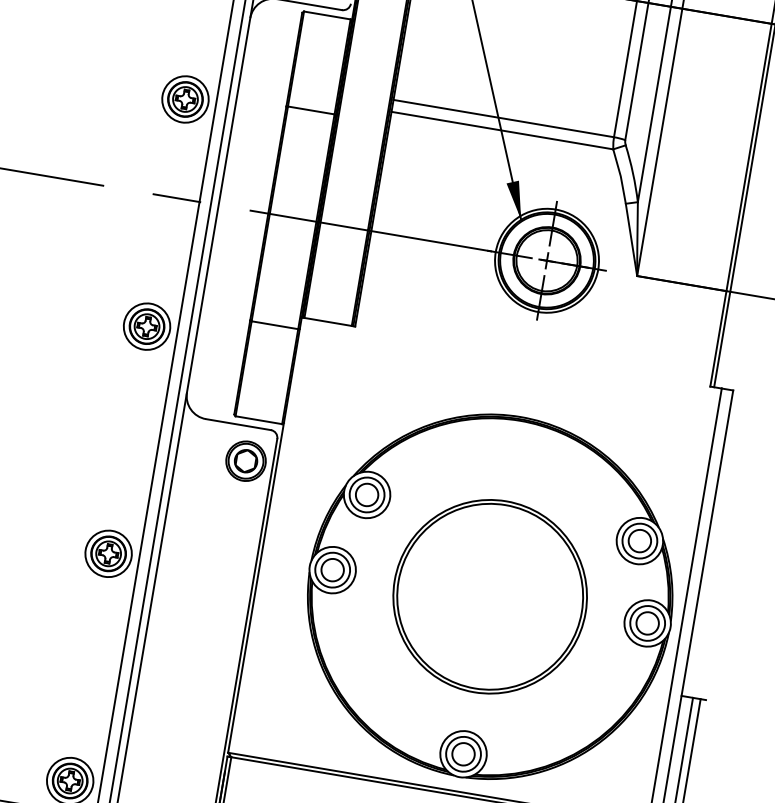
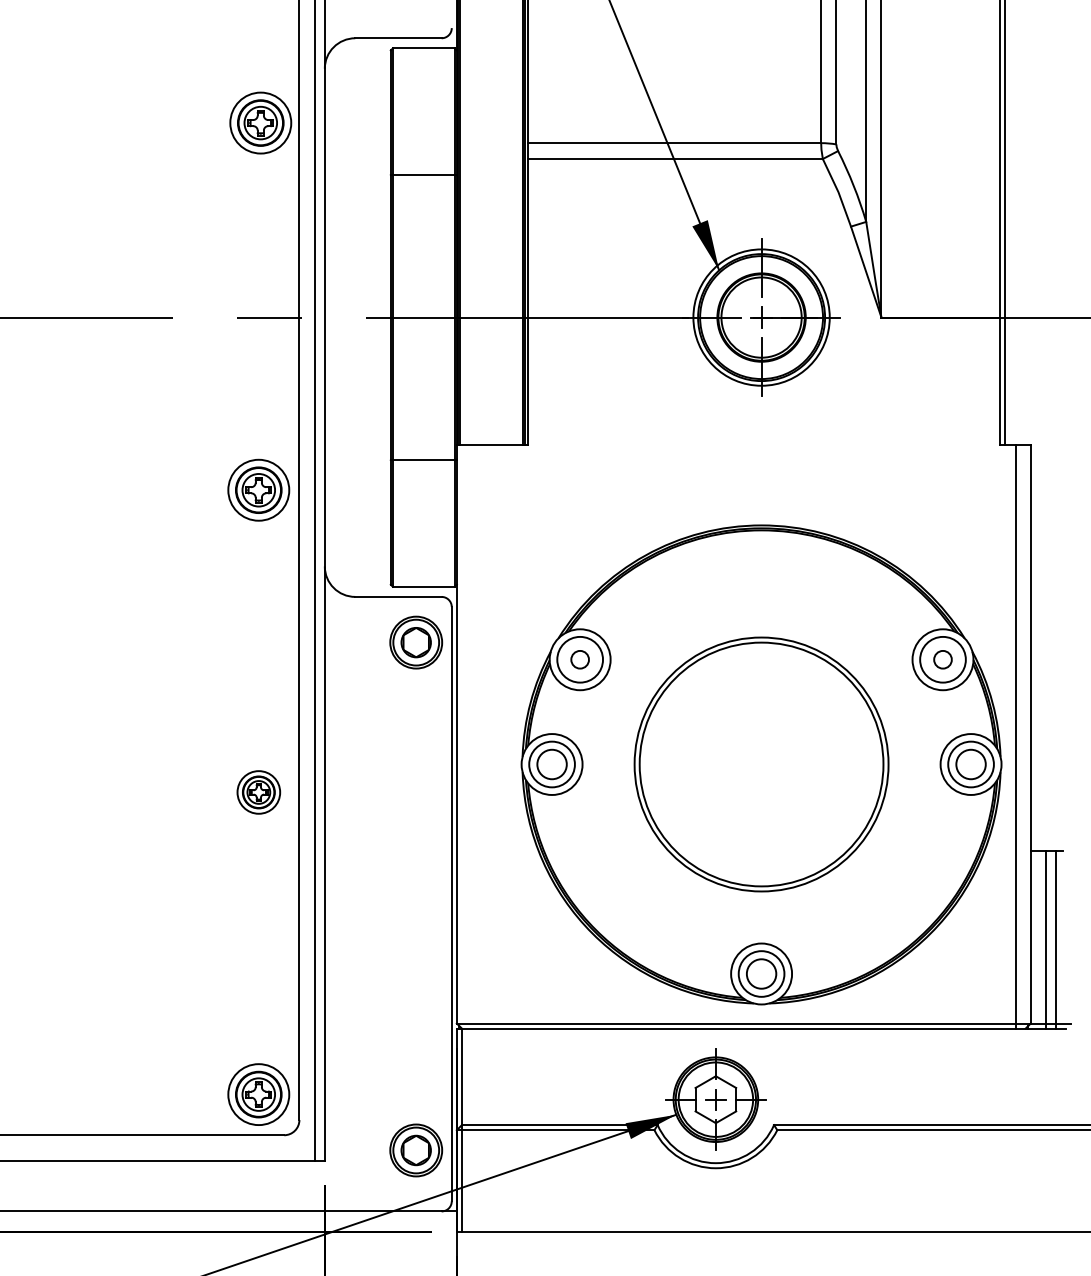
part: (185, 99) -> (260, 122), moved
circle: (366, 494) -> (579, 659), size x0.6
circle: (639, 540) -> (942, 659), size x0.6
part: (108, 553) -> (258, 792), size x0.7

